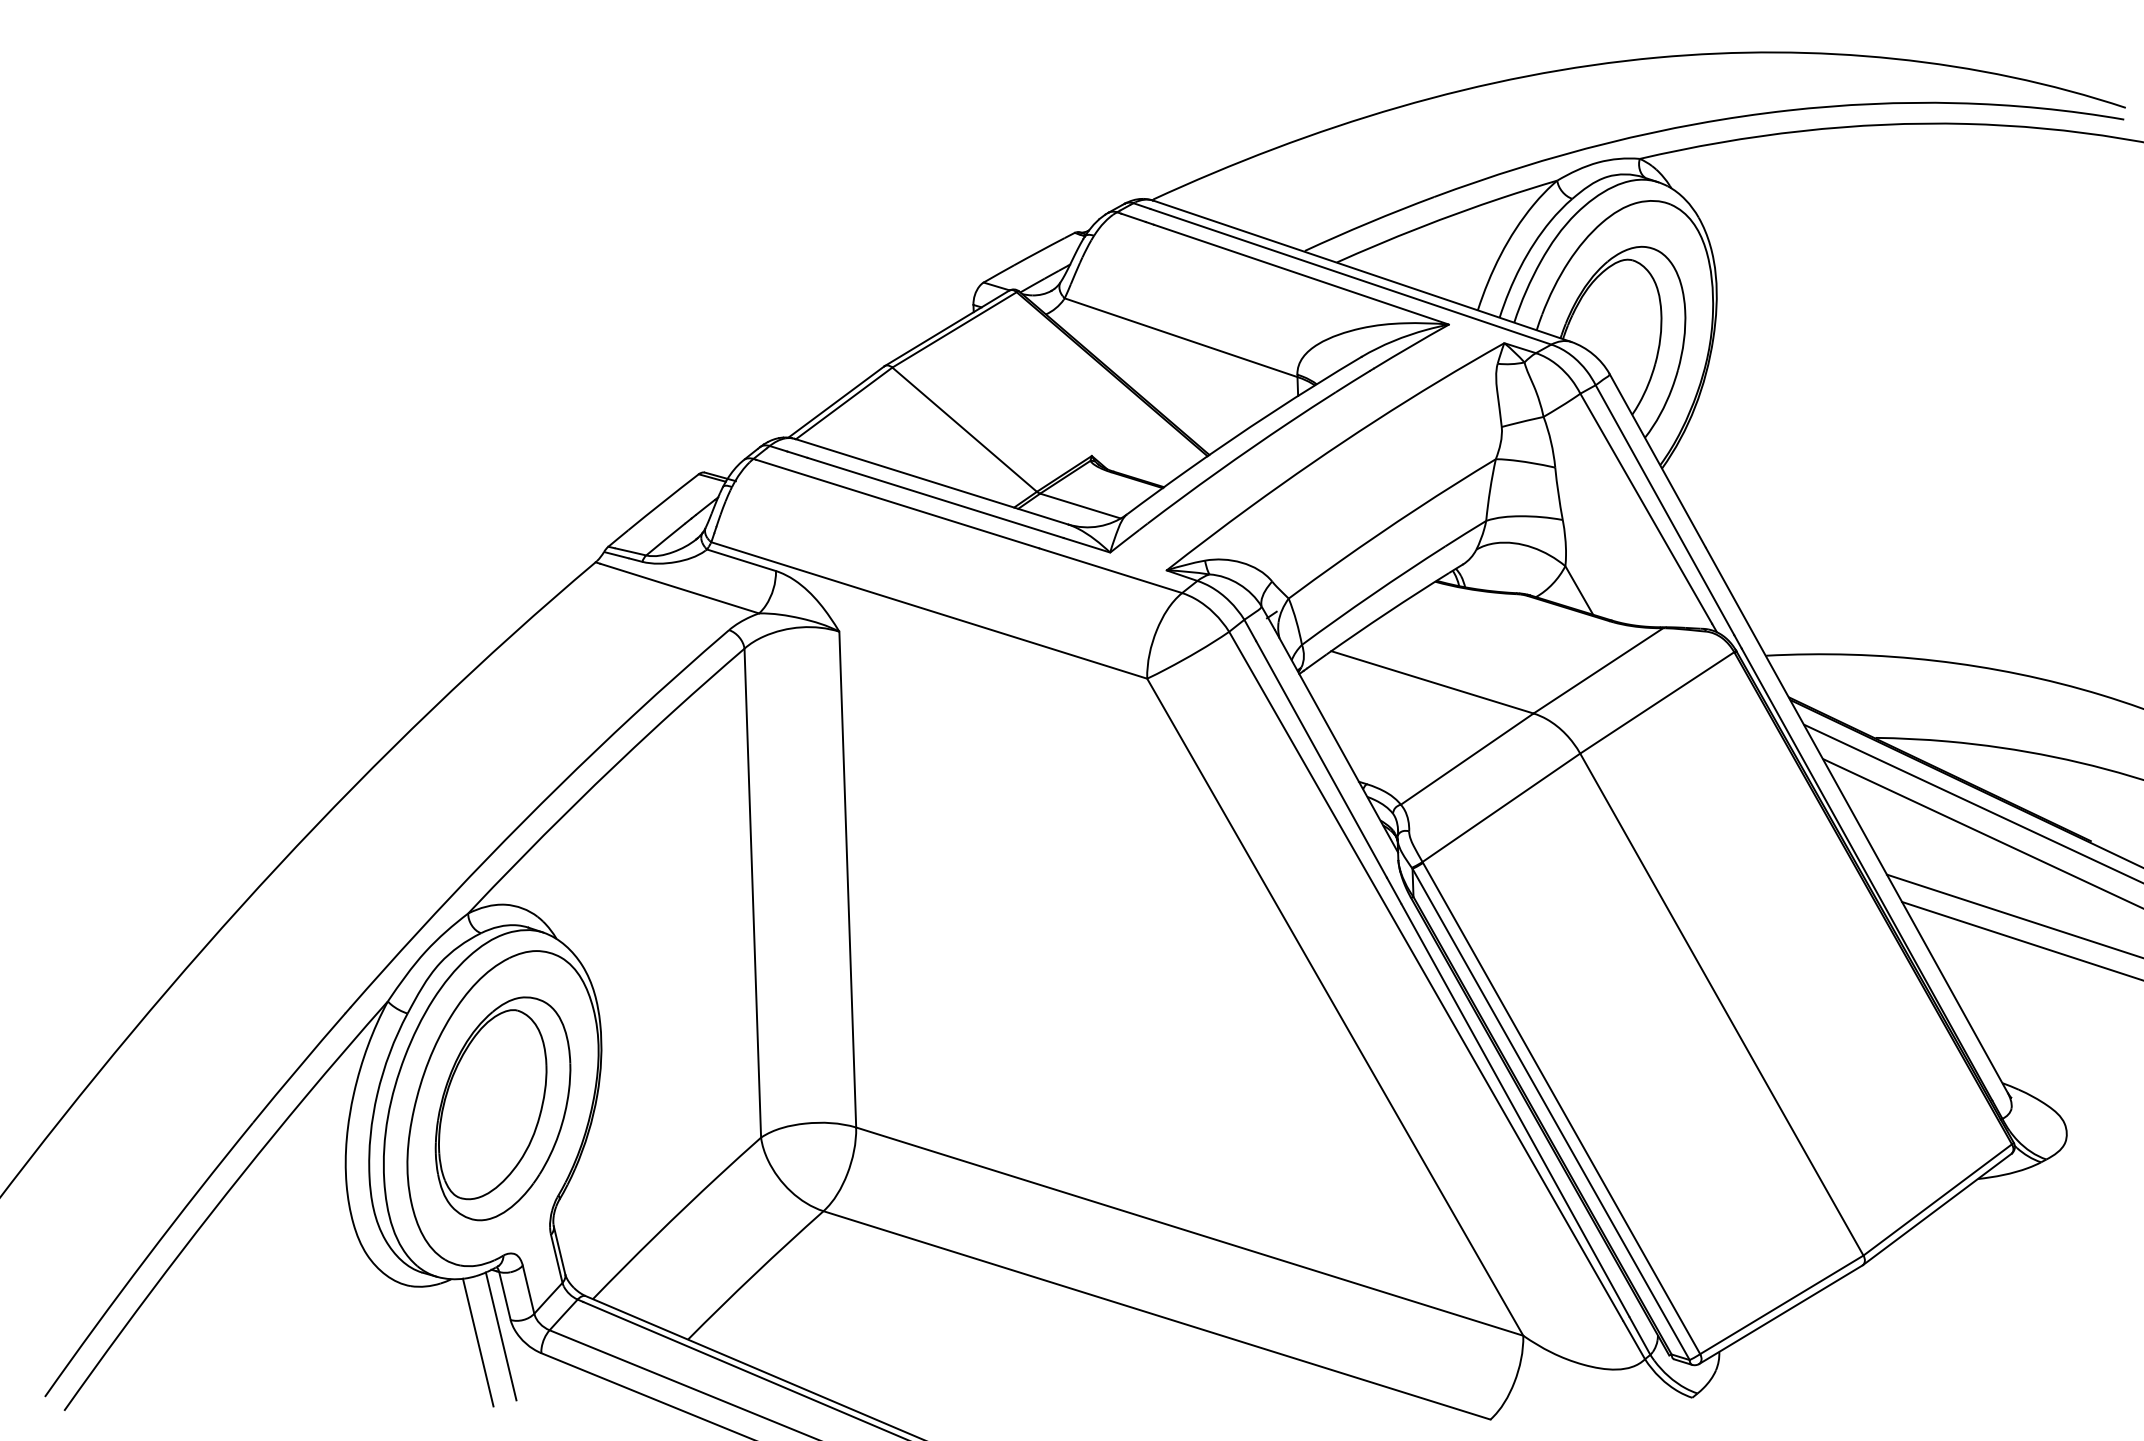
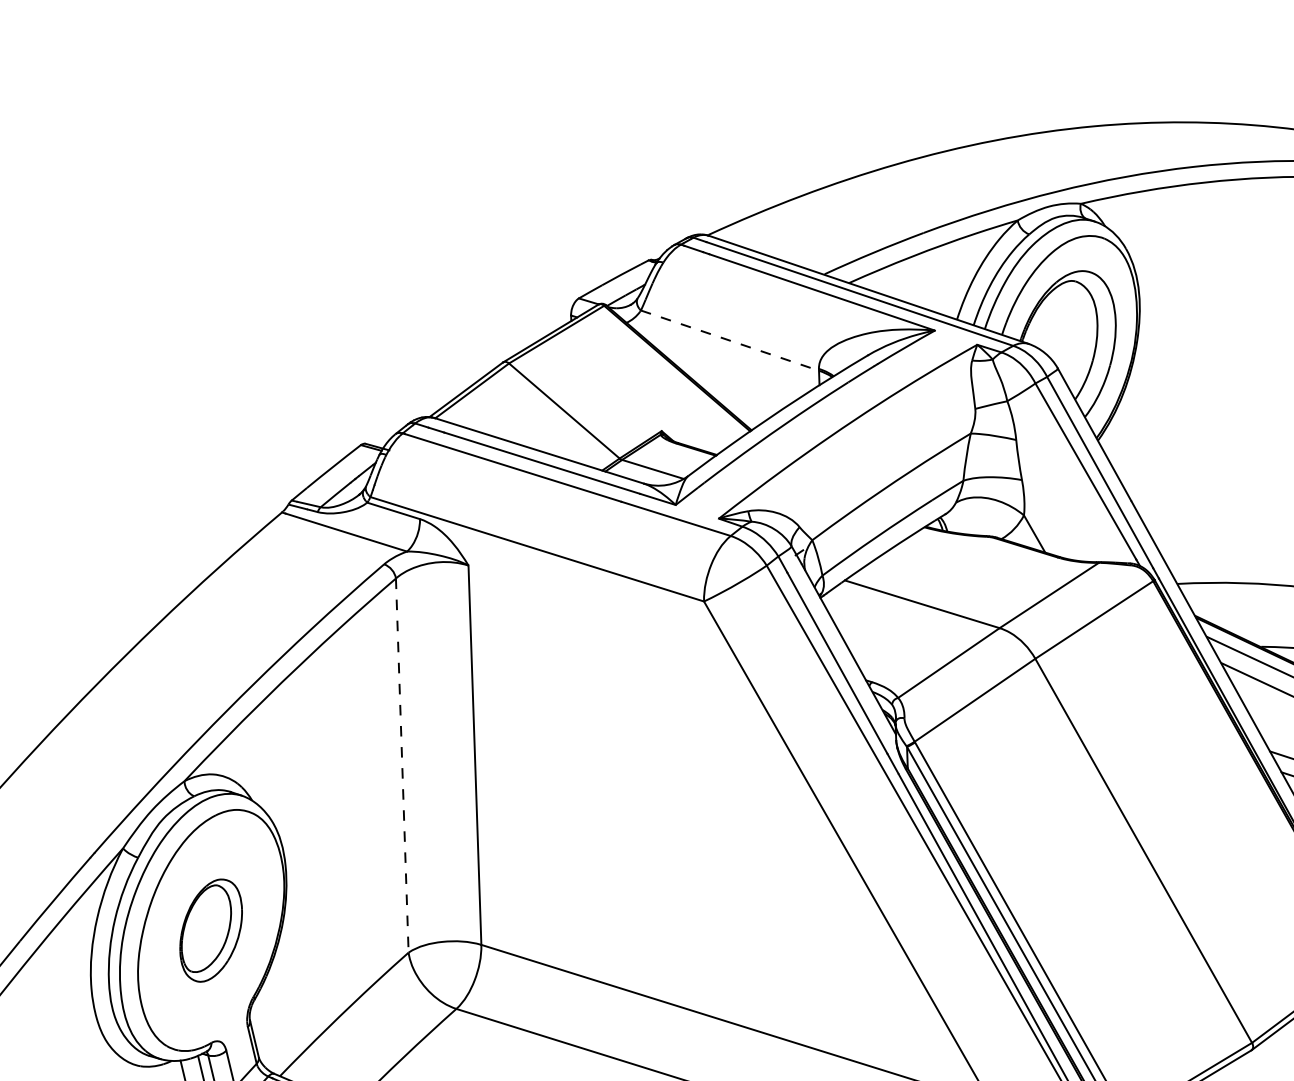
line: (1181, 337) -> (730, 340), solid -> dashed
line: (752, 893) -> (402, 765), solid -> dashed
part: (502, 1108) -> (210, 930), size x0.6

